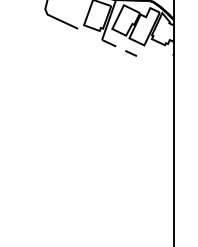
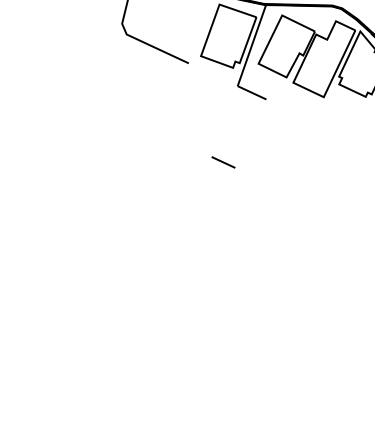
line: (131, 53) -> (224, 162), moved

